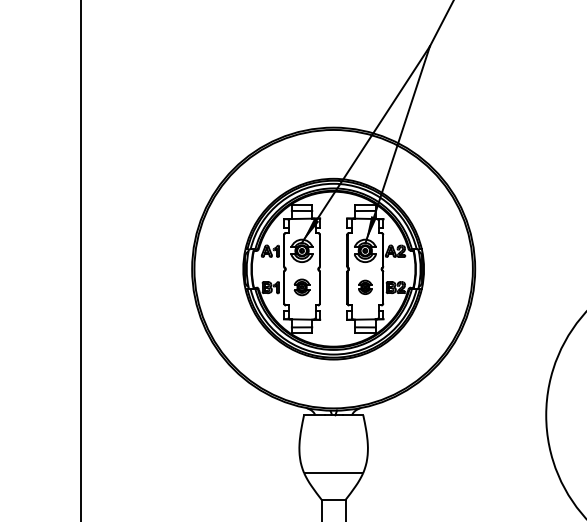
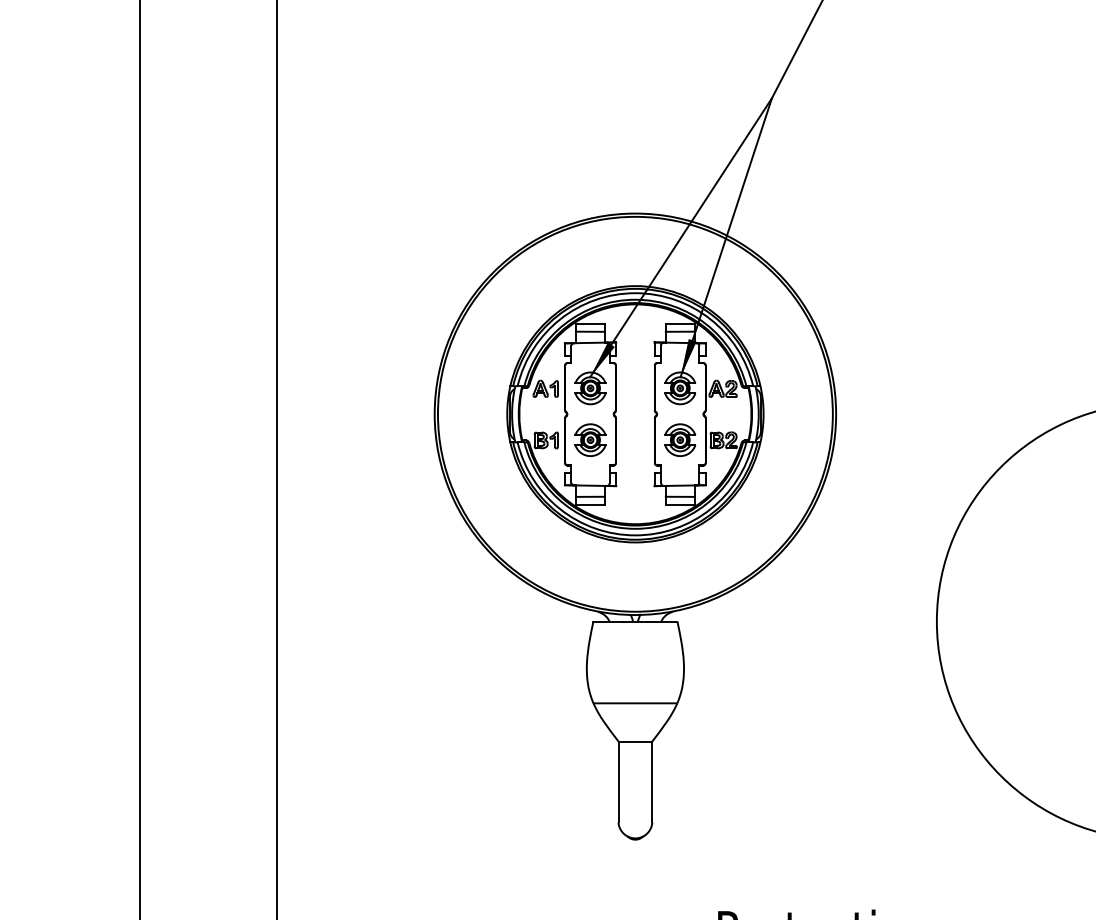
part: (302, 286) -> (590, 439), size x1.43
part: (365, 286) -> (680, 439), size x1.67

